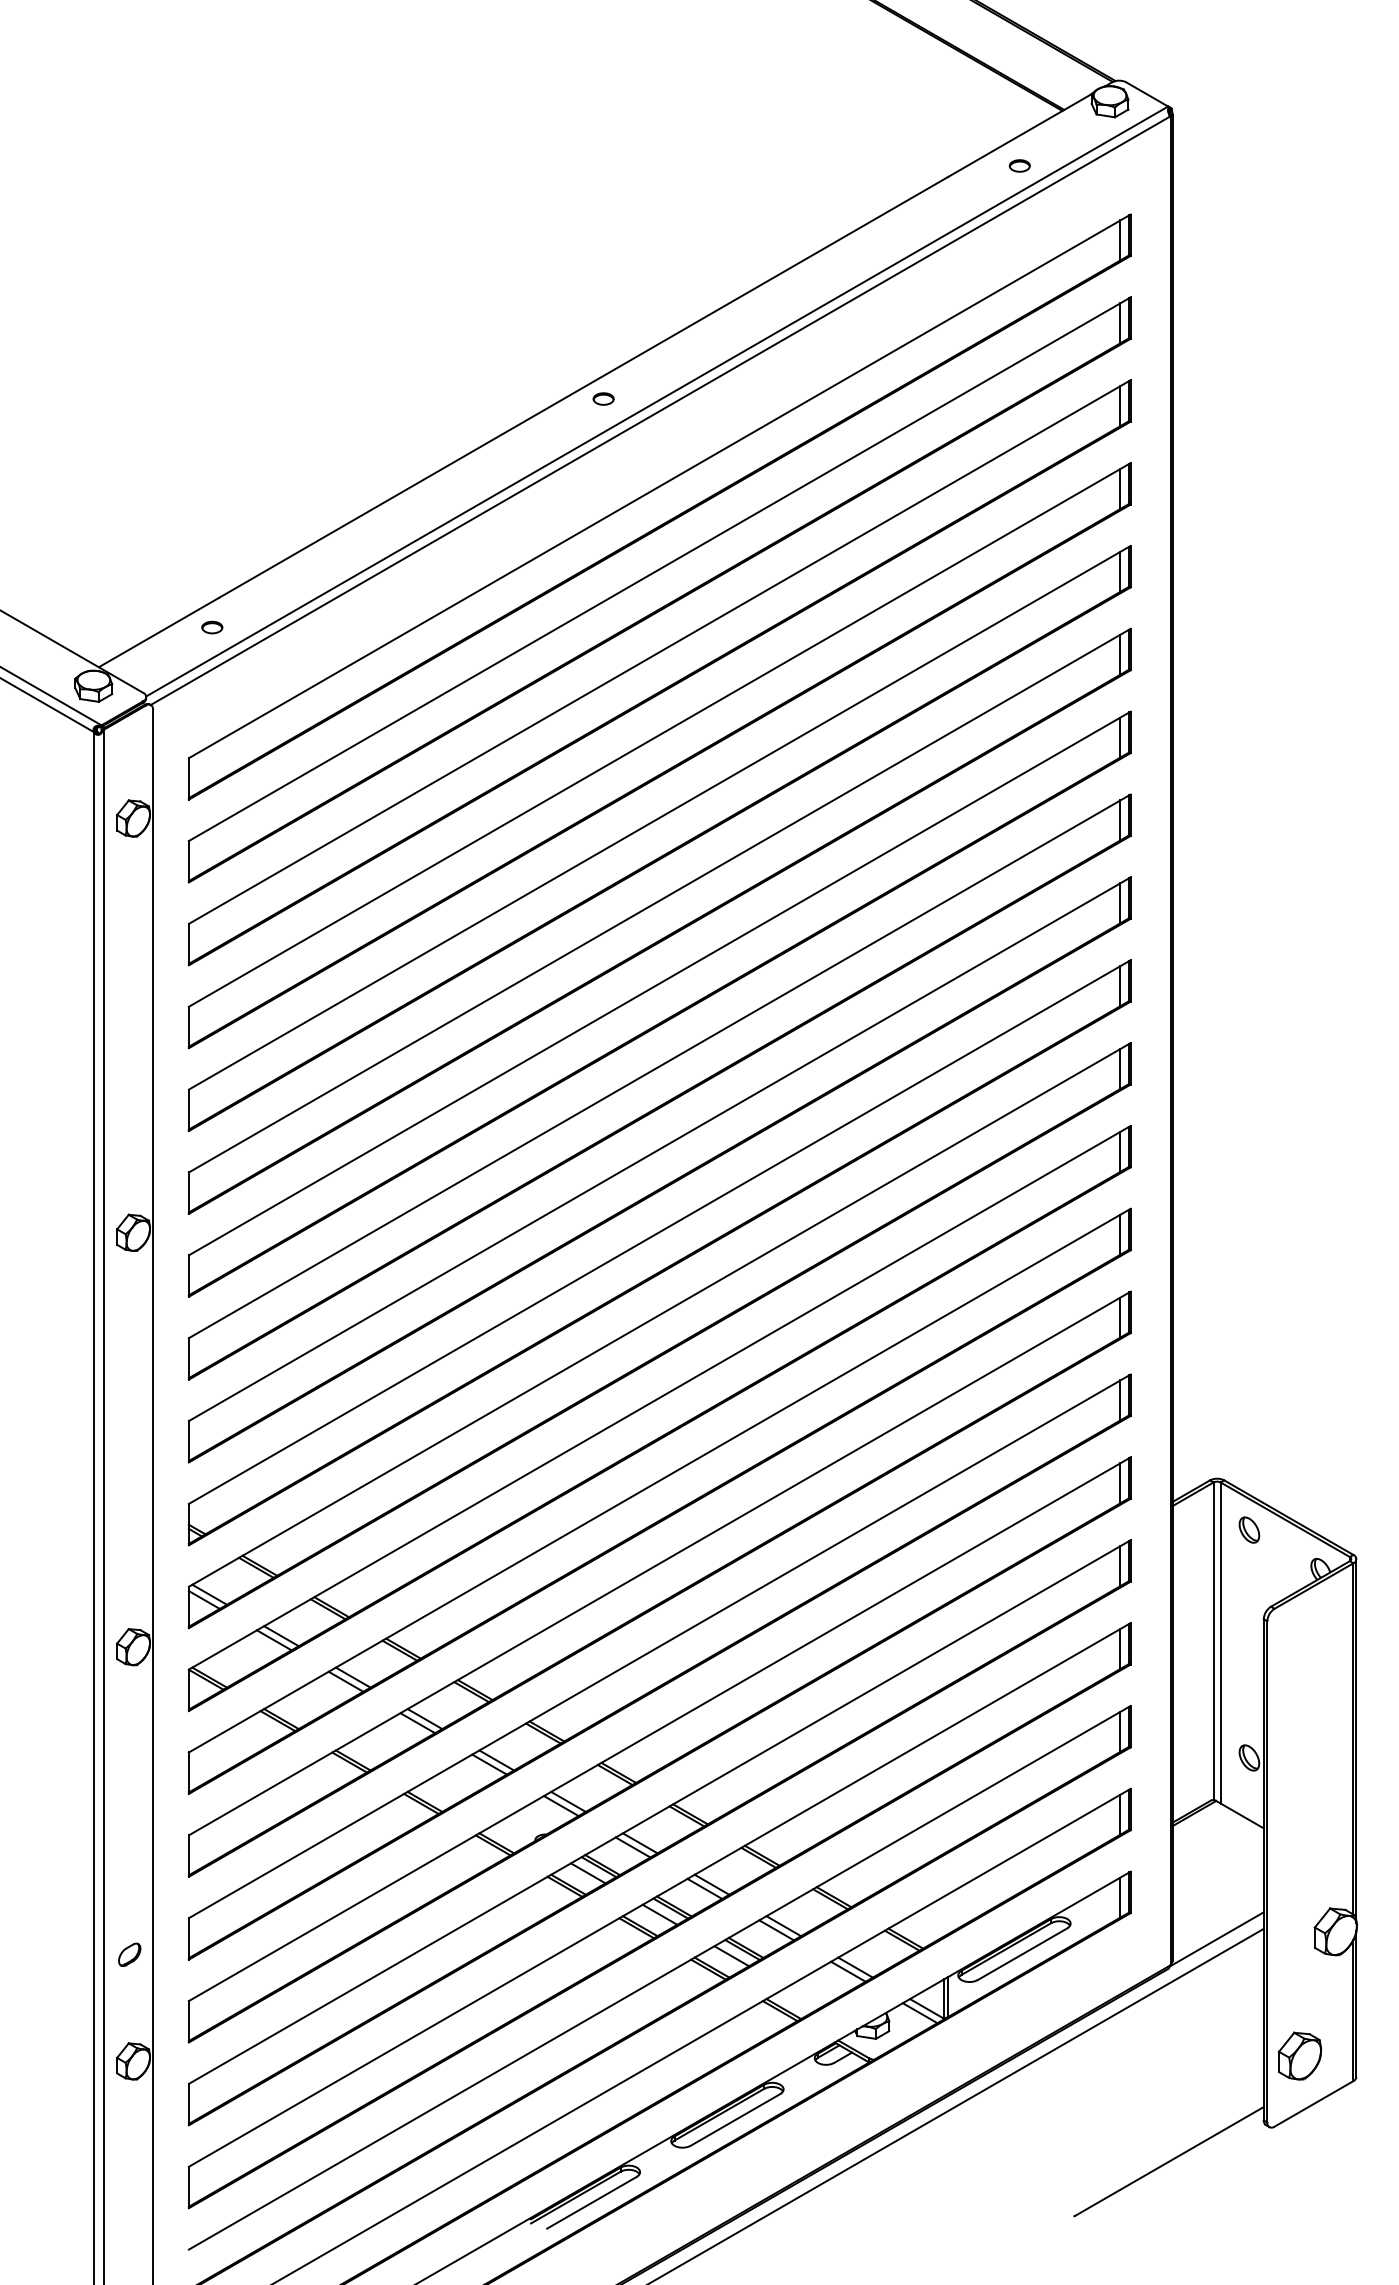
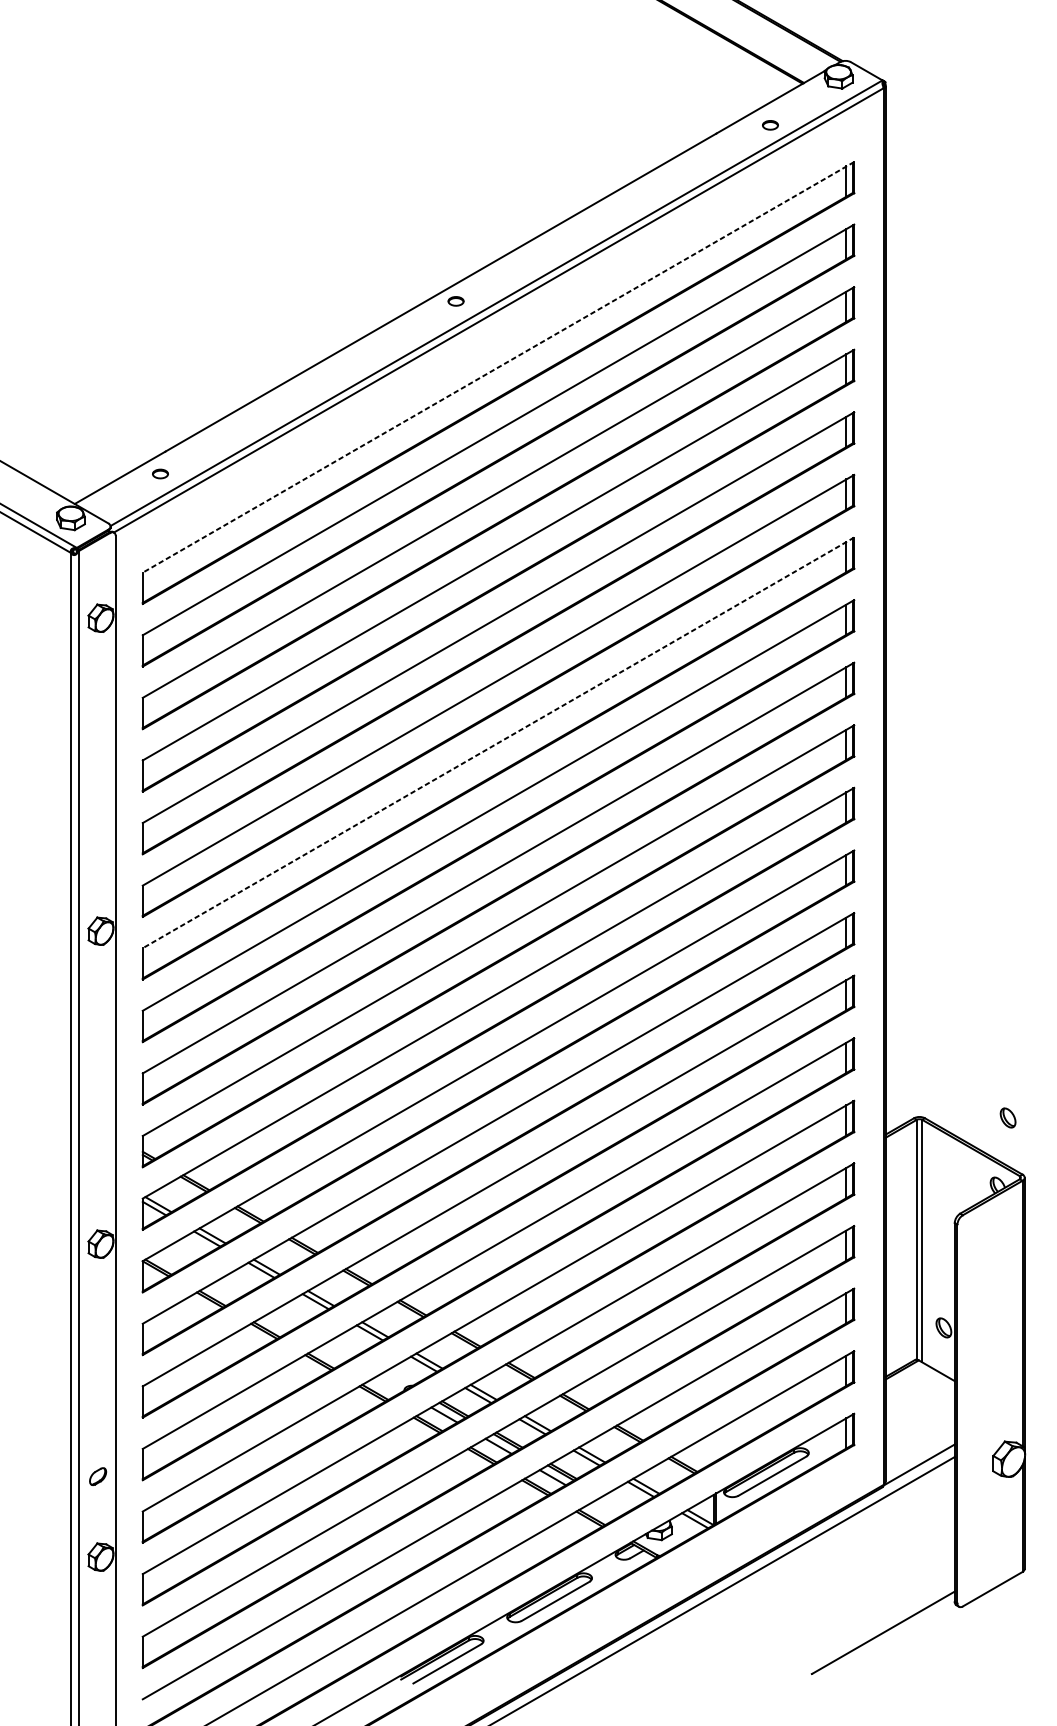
line: (659, 486) -> (498, 367), solid -> dashed
line: (659, 983) -> (498, 742), solid -> dashed
part: (1249, 1529) -> (1008, 1117), moved
part: (1300, 2055) -> (982, 1552), removed

